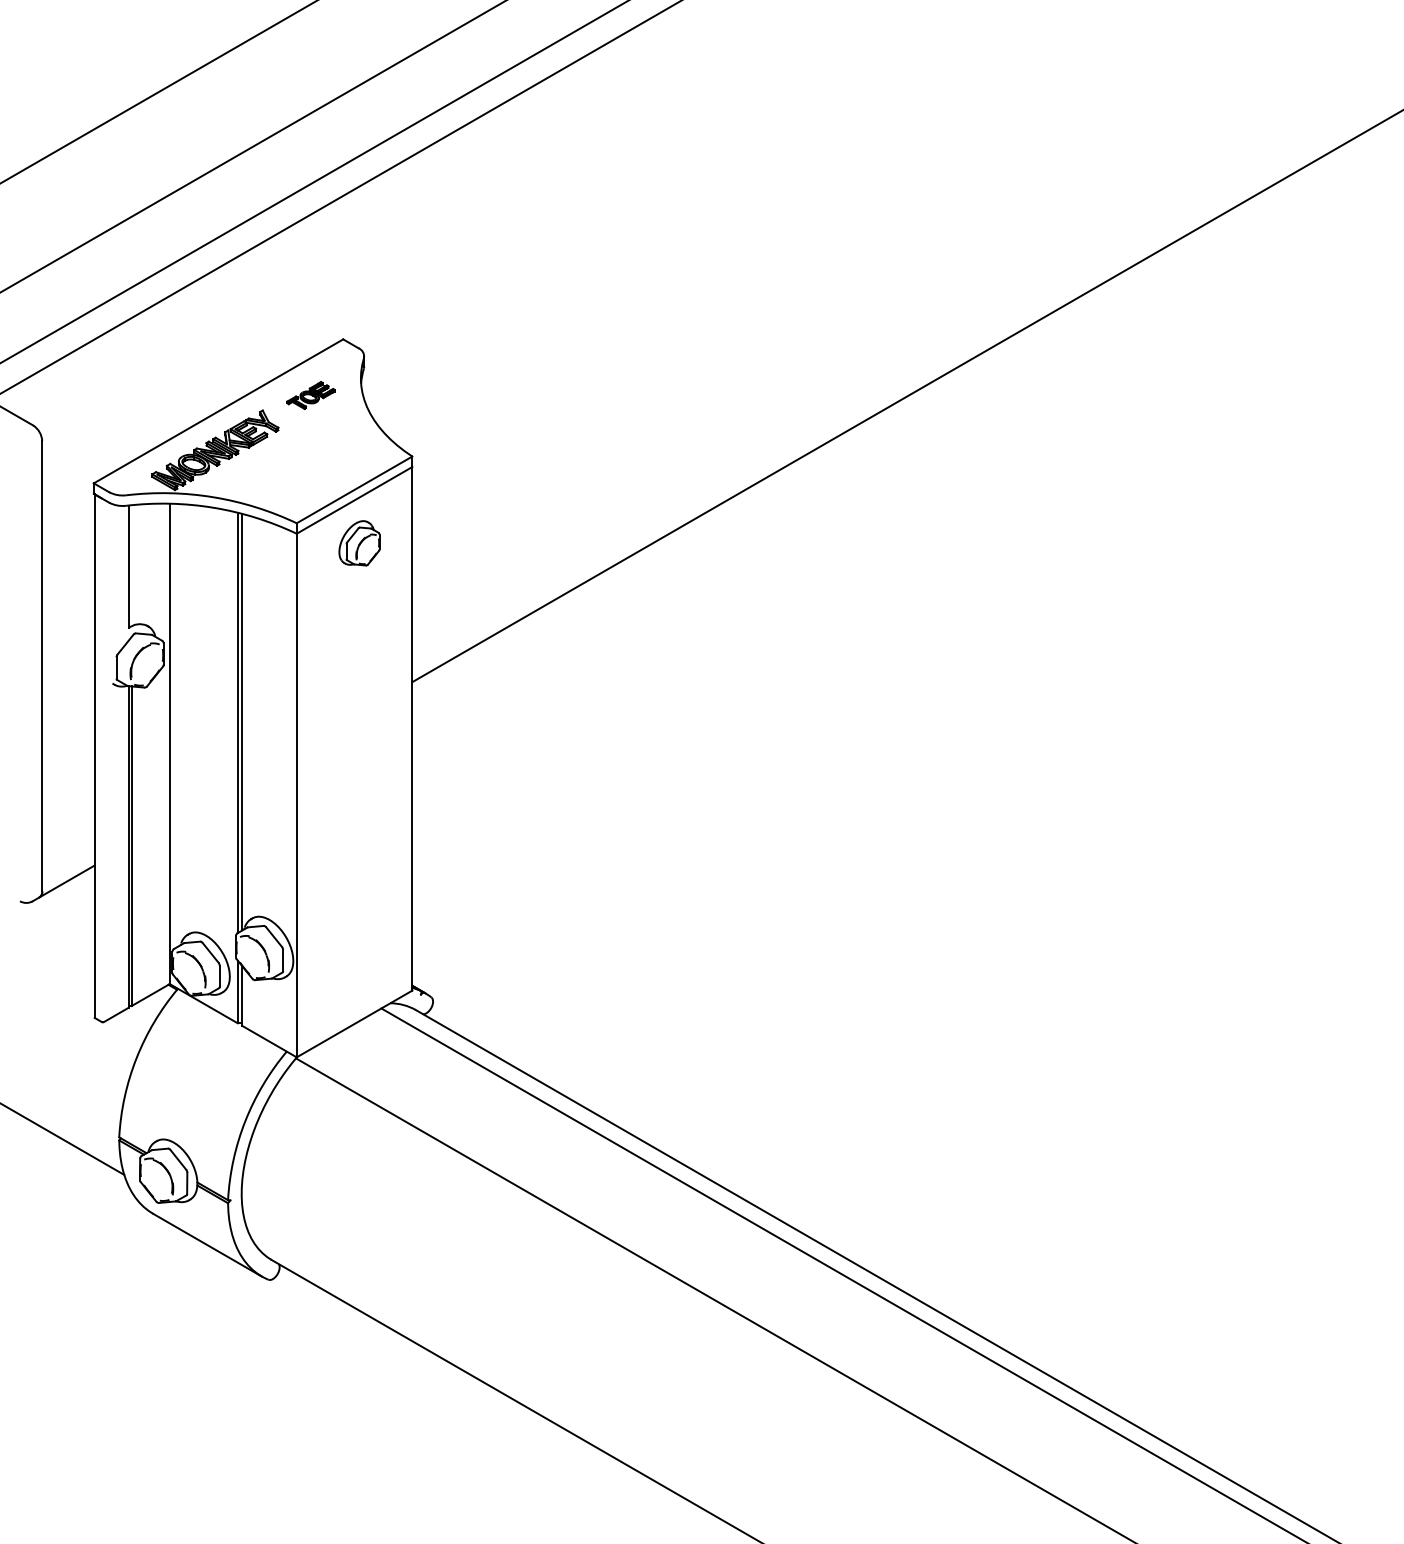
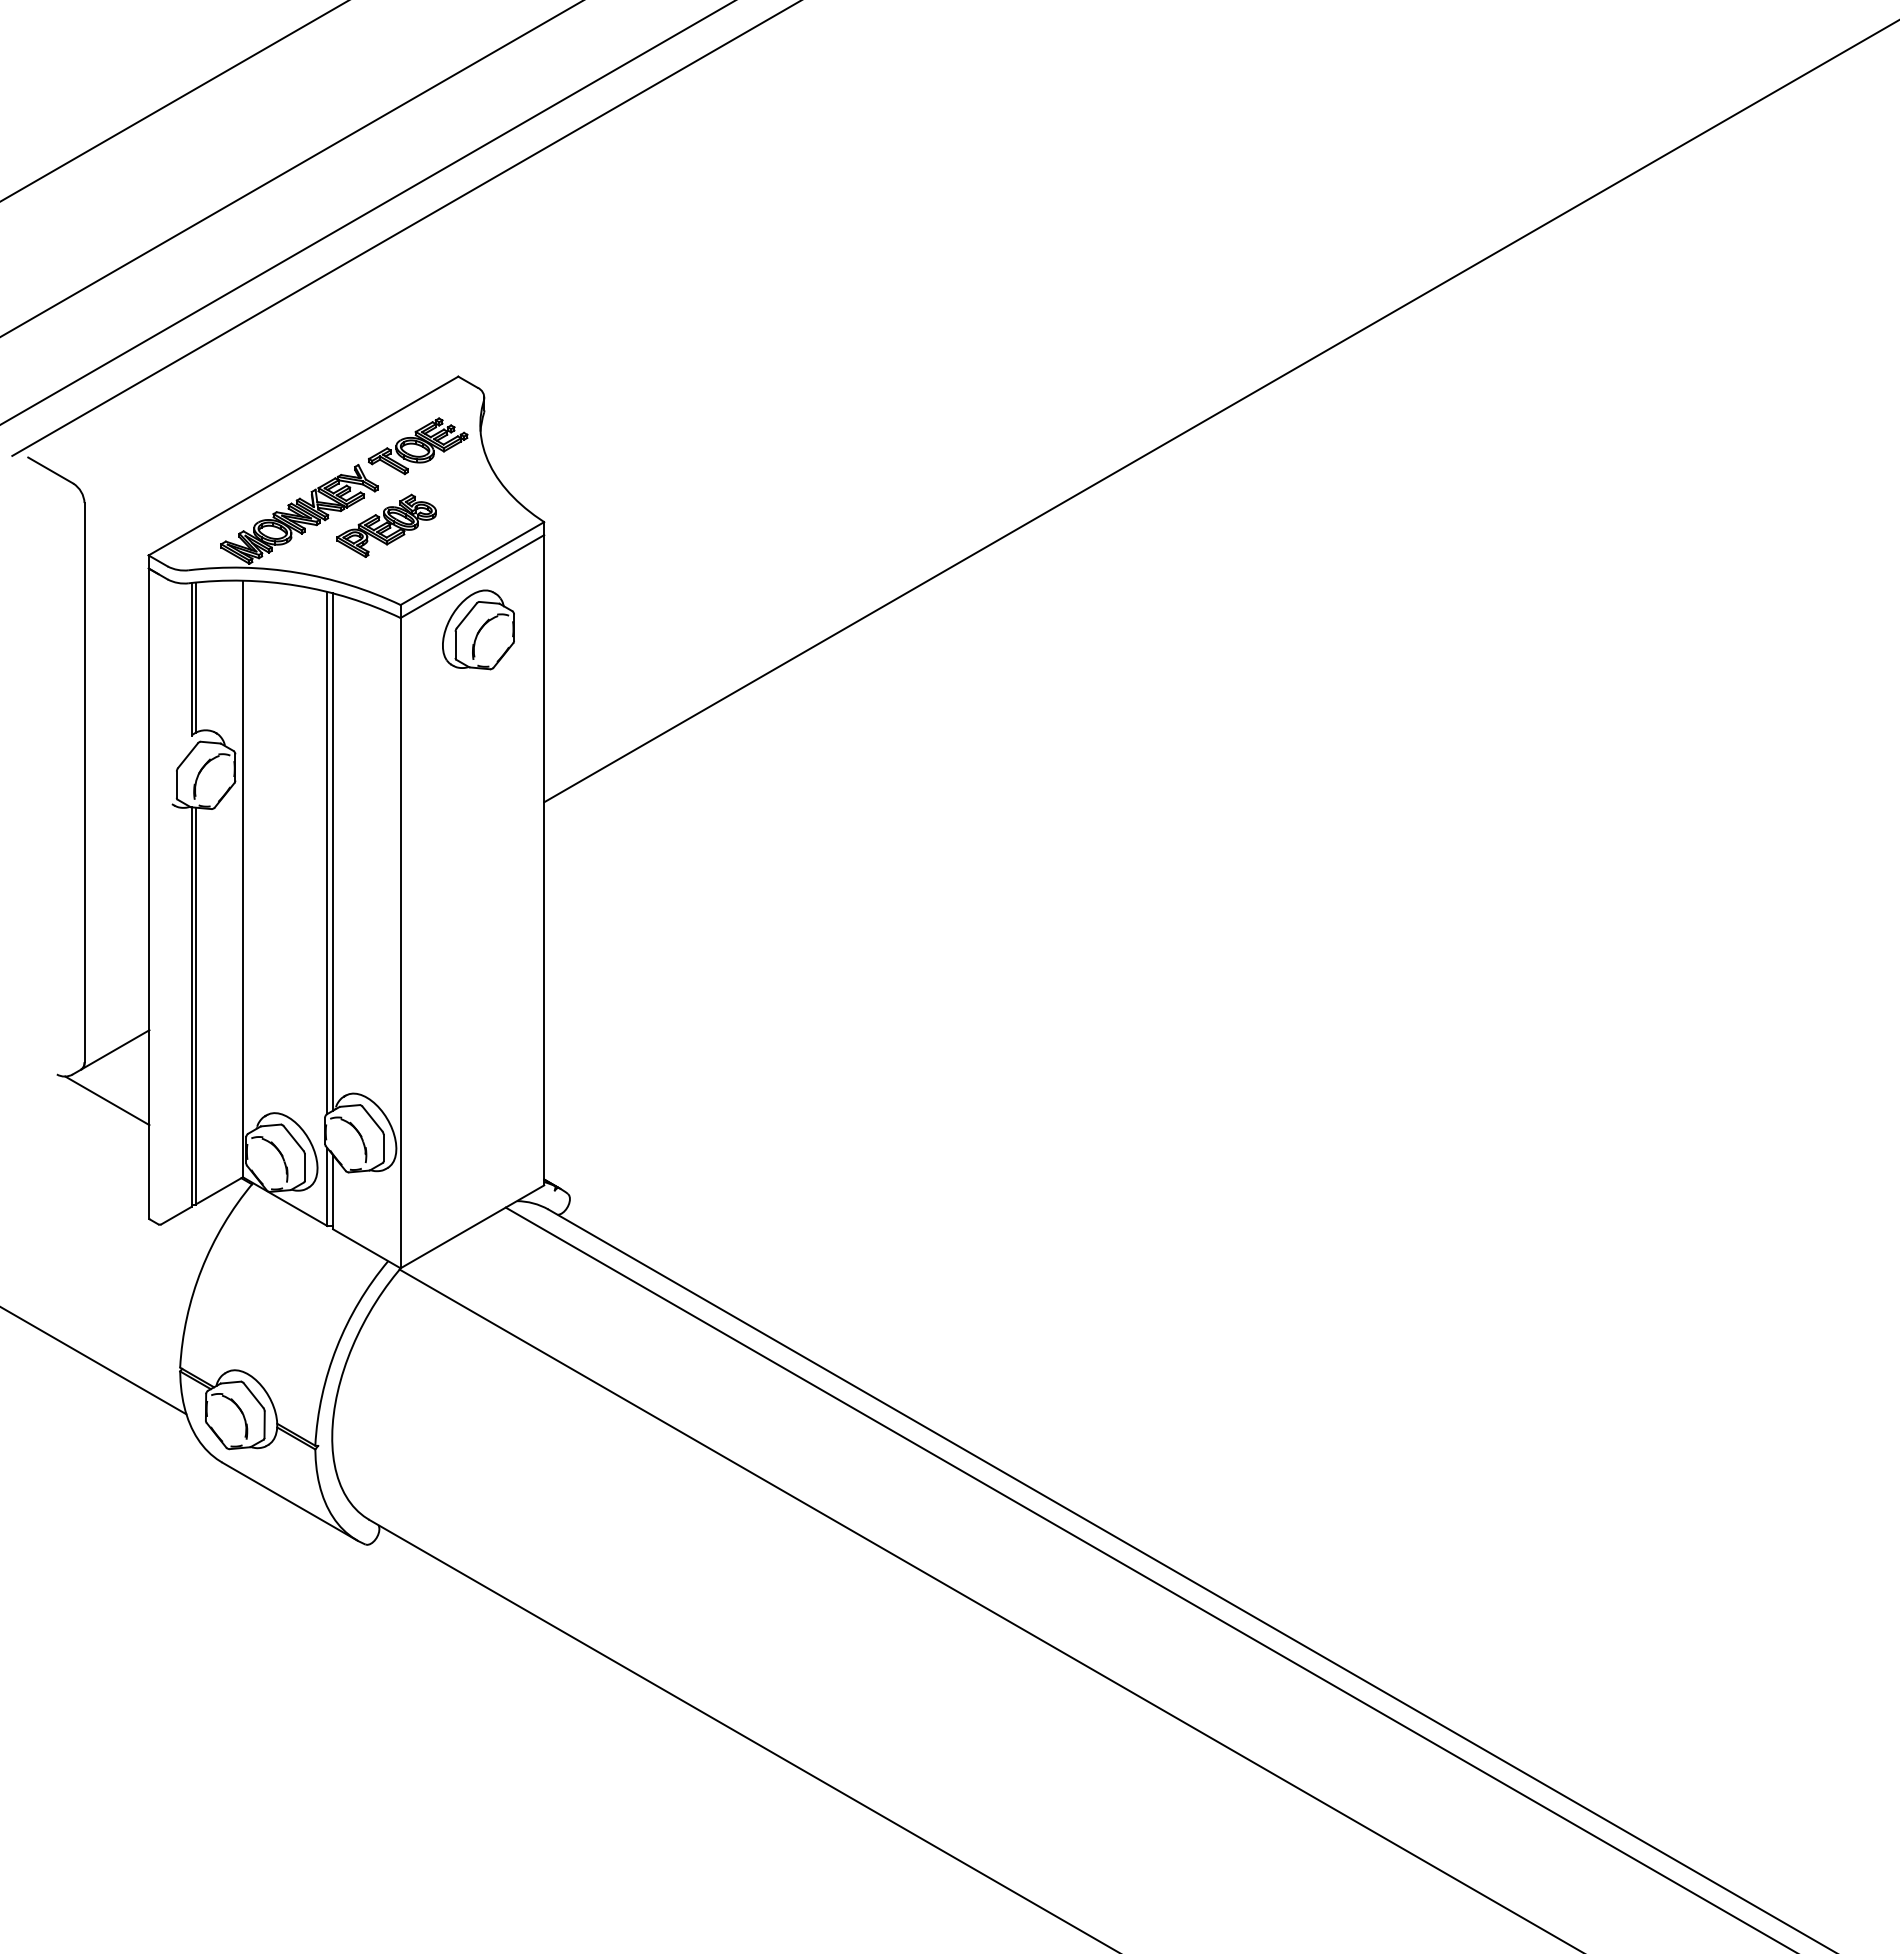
part: (311, 395) -> (418, 446), size x1.67
part: (285, 459) -> (386, 525), added
part: (359, 542) -> (478, 629), size x1.43
line: (131, 565) -> (195, 657), added
line: (60, 922) -> (107, 1100), added

